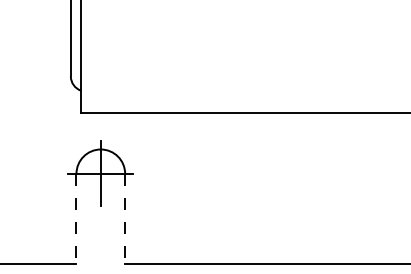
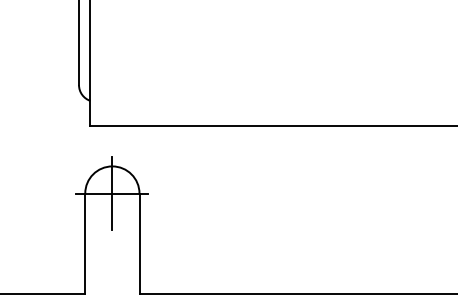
line: (76, 218) -> (85, 243), dashed -> solid
line: (125, 218) -> (139, 243), dashed -> solid

